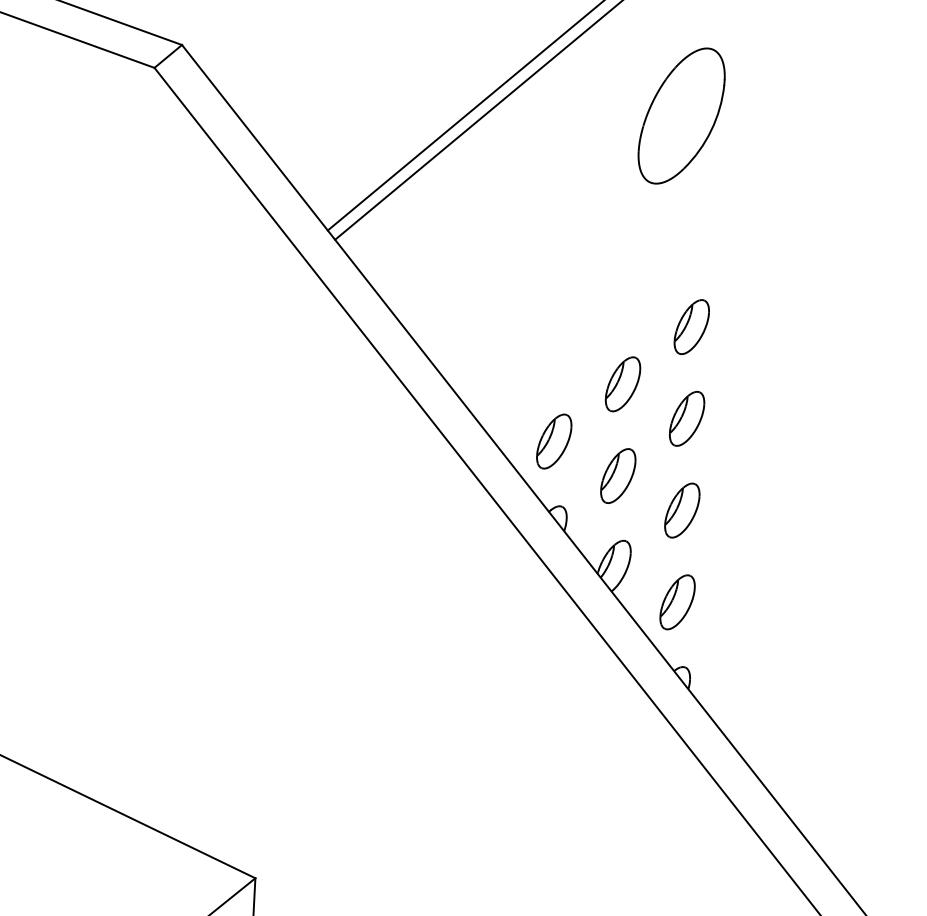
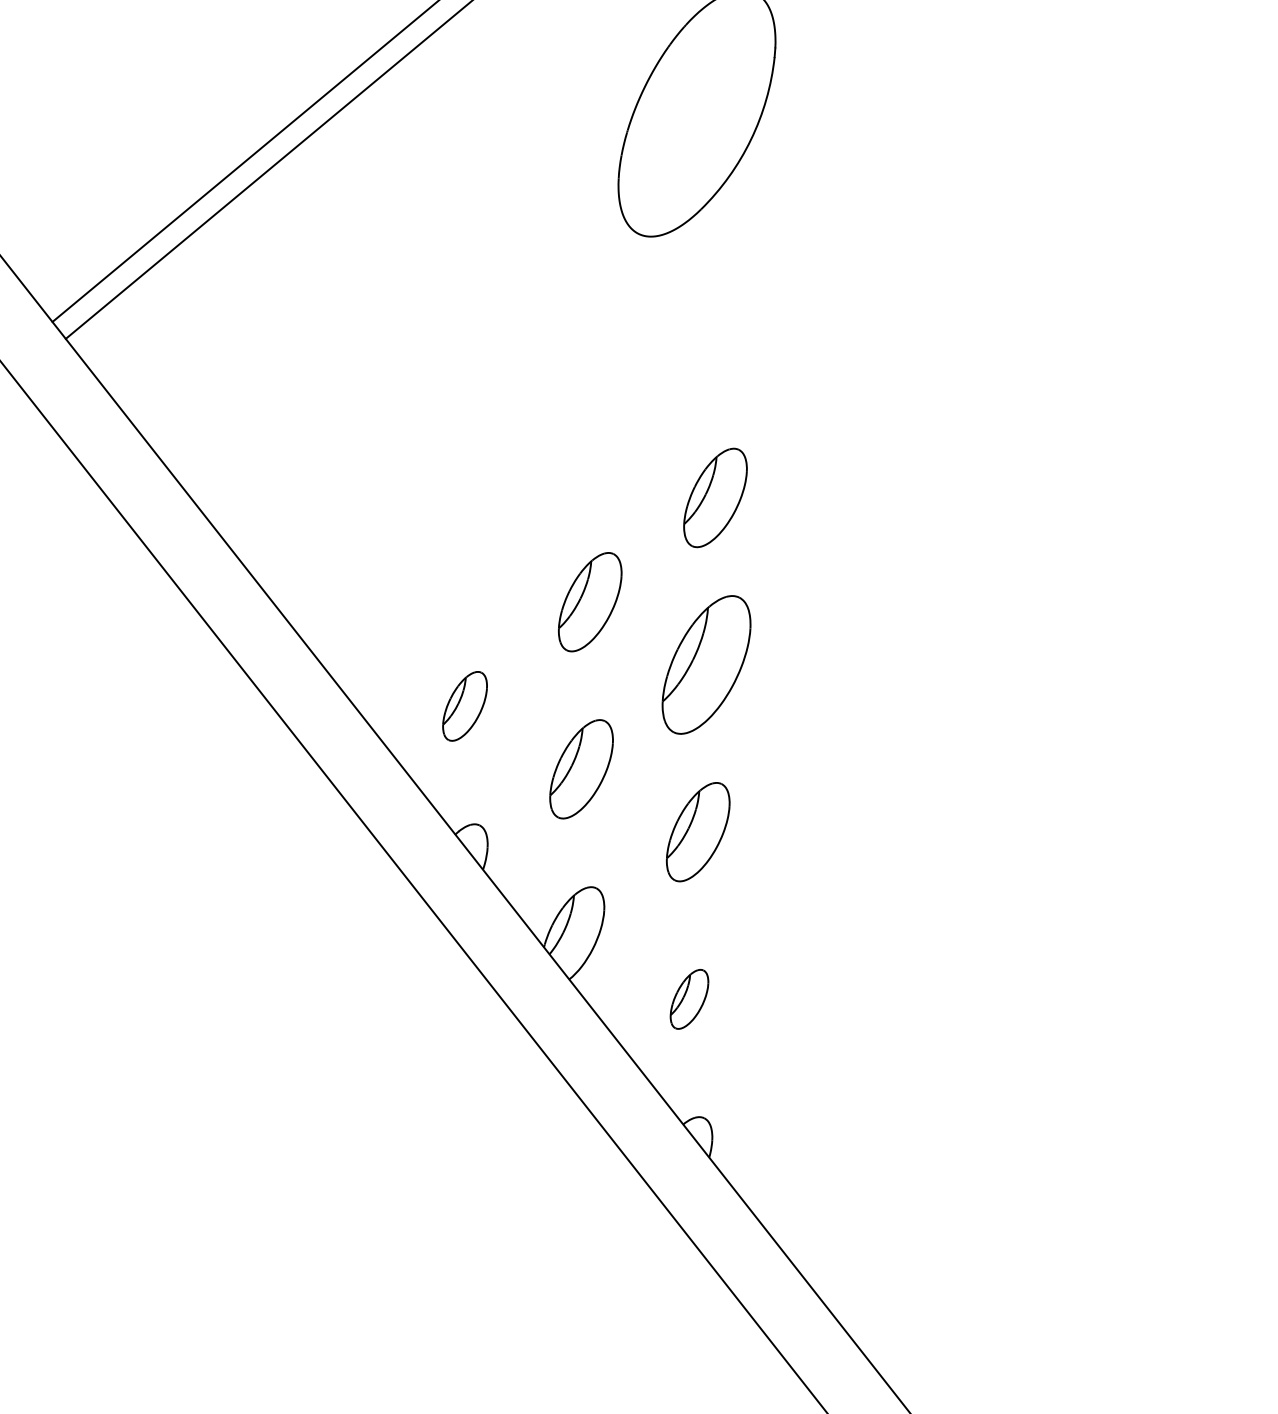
part: (687, 418) -> (707, 664), size x1.4
part: (554, 441) -> (465, 706), size x0.7
part: (677, 602) -> (689, 999), size x0.6

